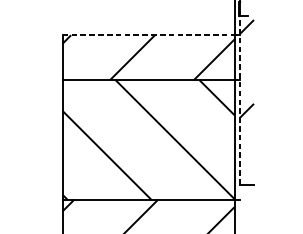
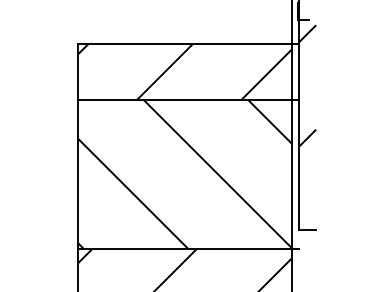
line: (149, 35) -> (185, 44), dashed -> solid
line: (239, 99) -> (298, 124), dashed -> solid

